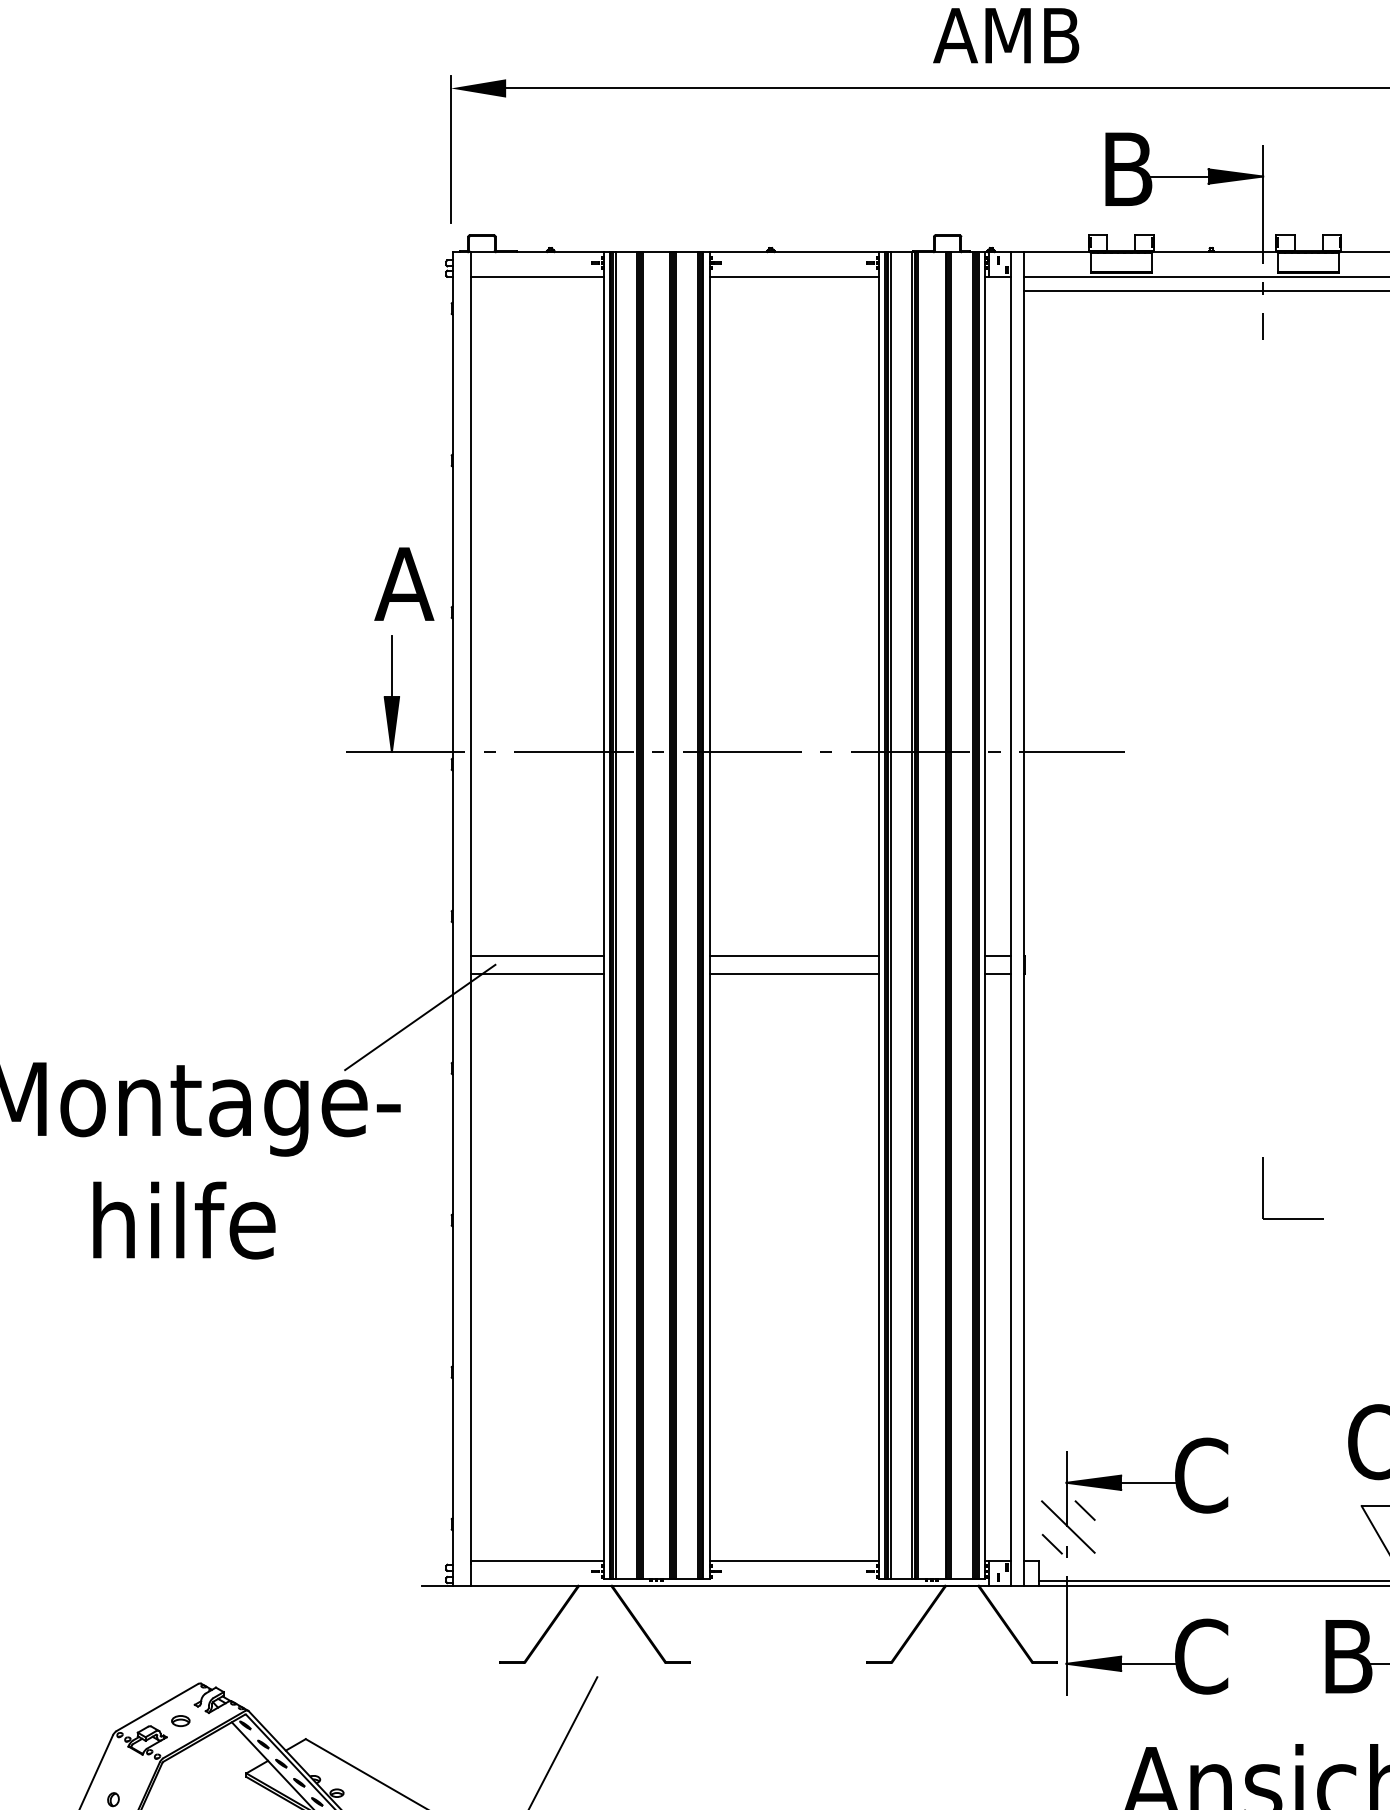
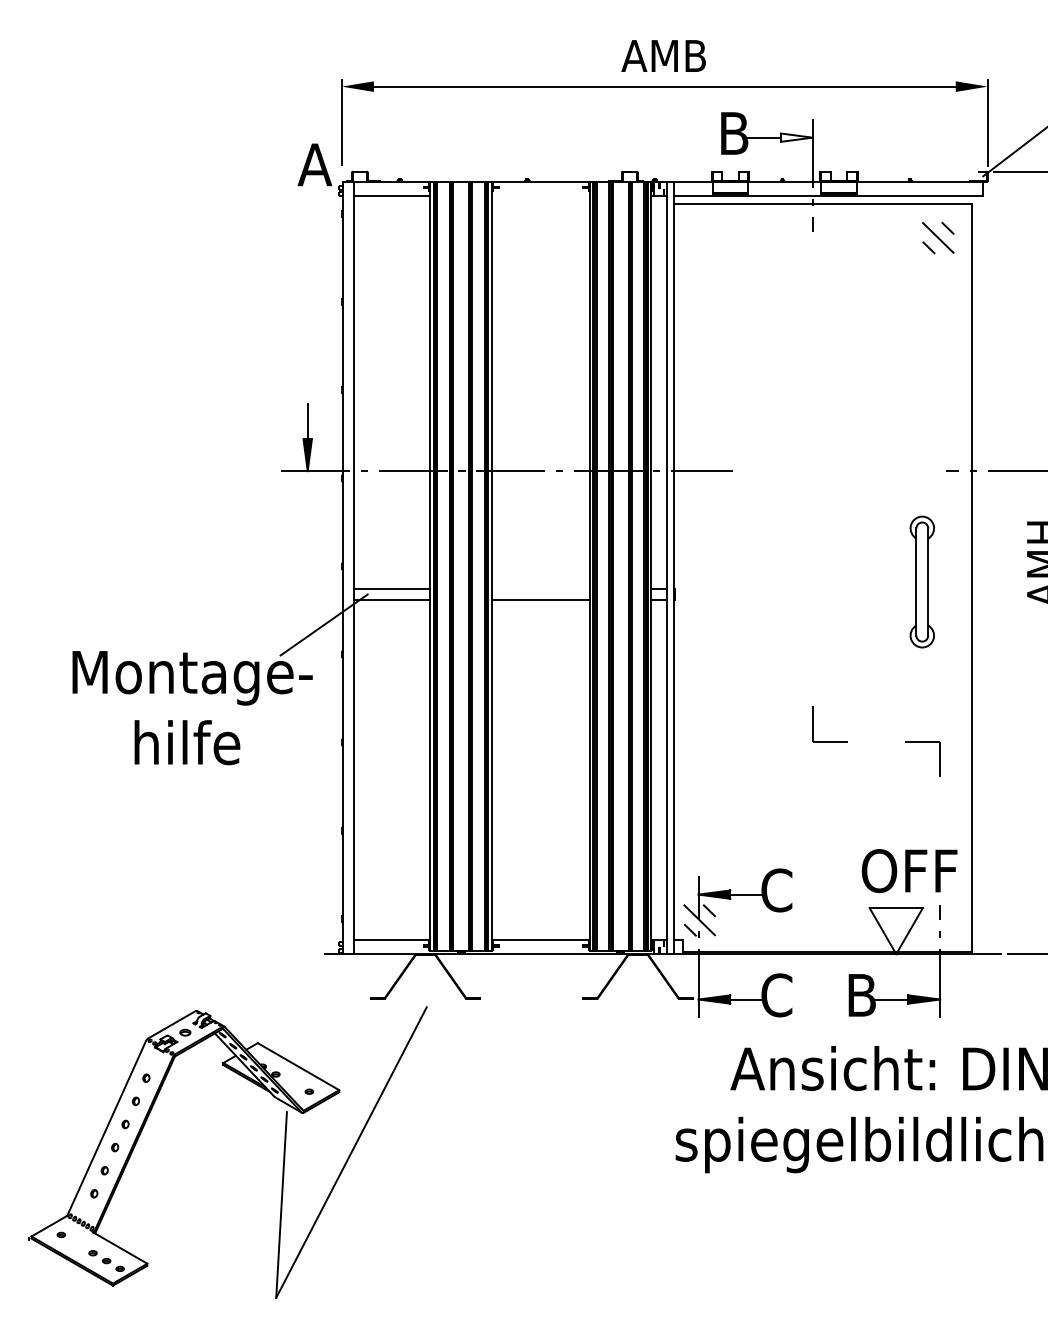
fill: (1235, 176) -> (796, 137), removed
line: (793, 276) -> (540, 195), removed
text: (403, 583) -> (314, 164), moved
line: (793, 956) -> (540, 589), removed

